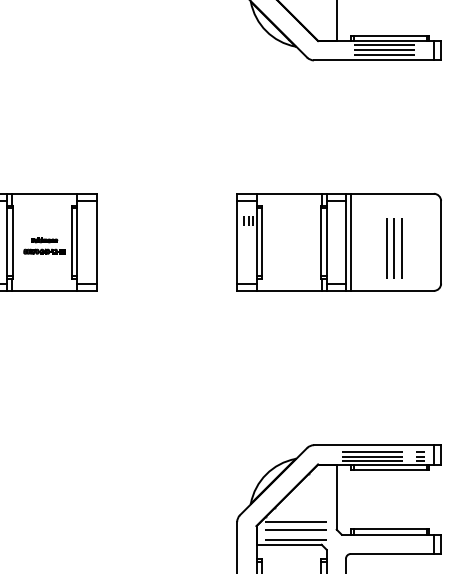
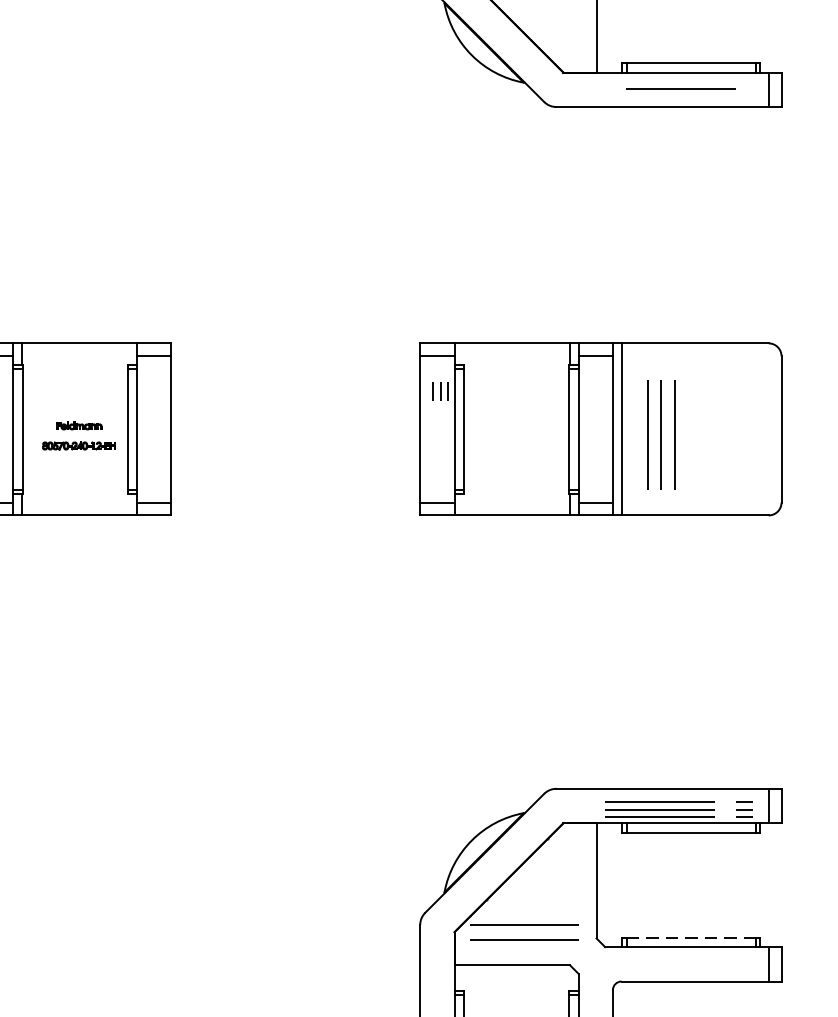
line: (384, 45) -> (681, 80), removed
line: (384, 54) -> (681, 96), removed
part: (394, 248) -> (661, 434), moved
line: (390, 529) -> (691, 938), solid -> dashed
line: (298, 539) -> (528, 955), removed

